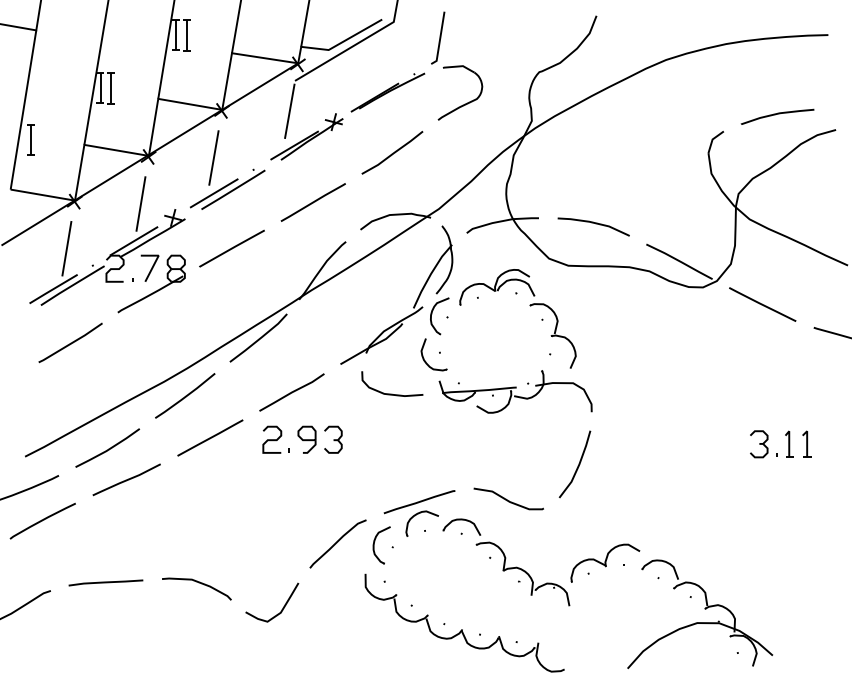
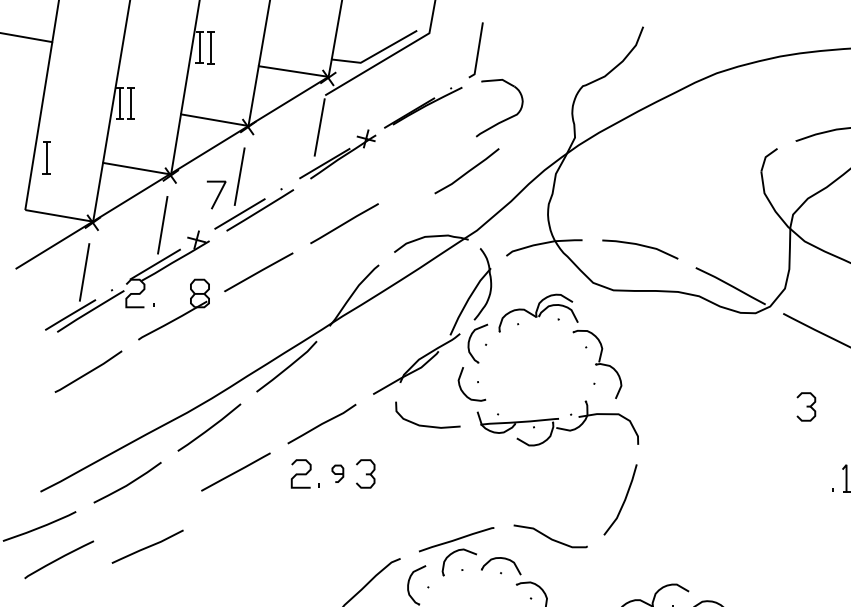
line: (393, 152) -> (468, 170), moved
line: (151, 267) -> (218, 194), moved
part: (306, 439) -> (337, 473), size x0.6
part: (759, 444) -> (806, 407), moved
line: (126, 479) -> (147, 546), moved

